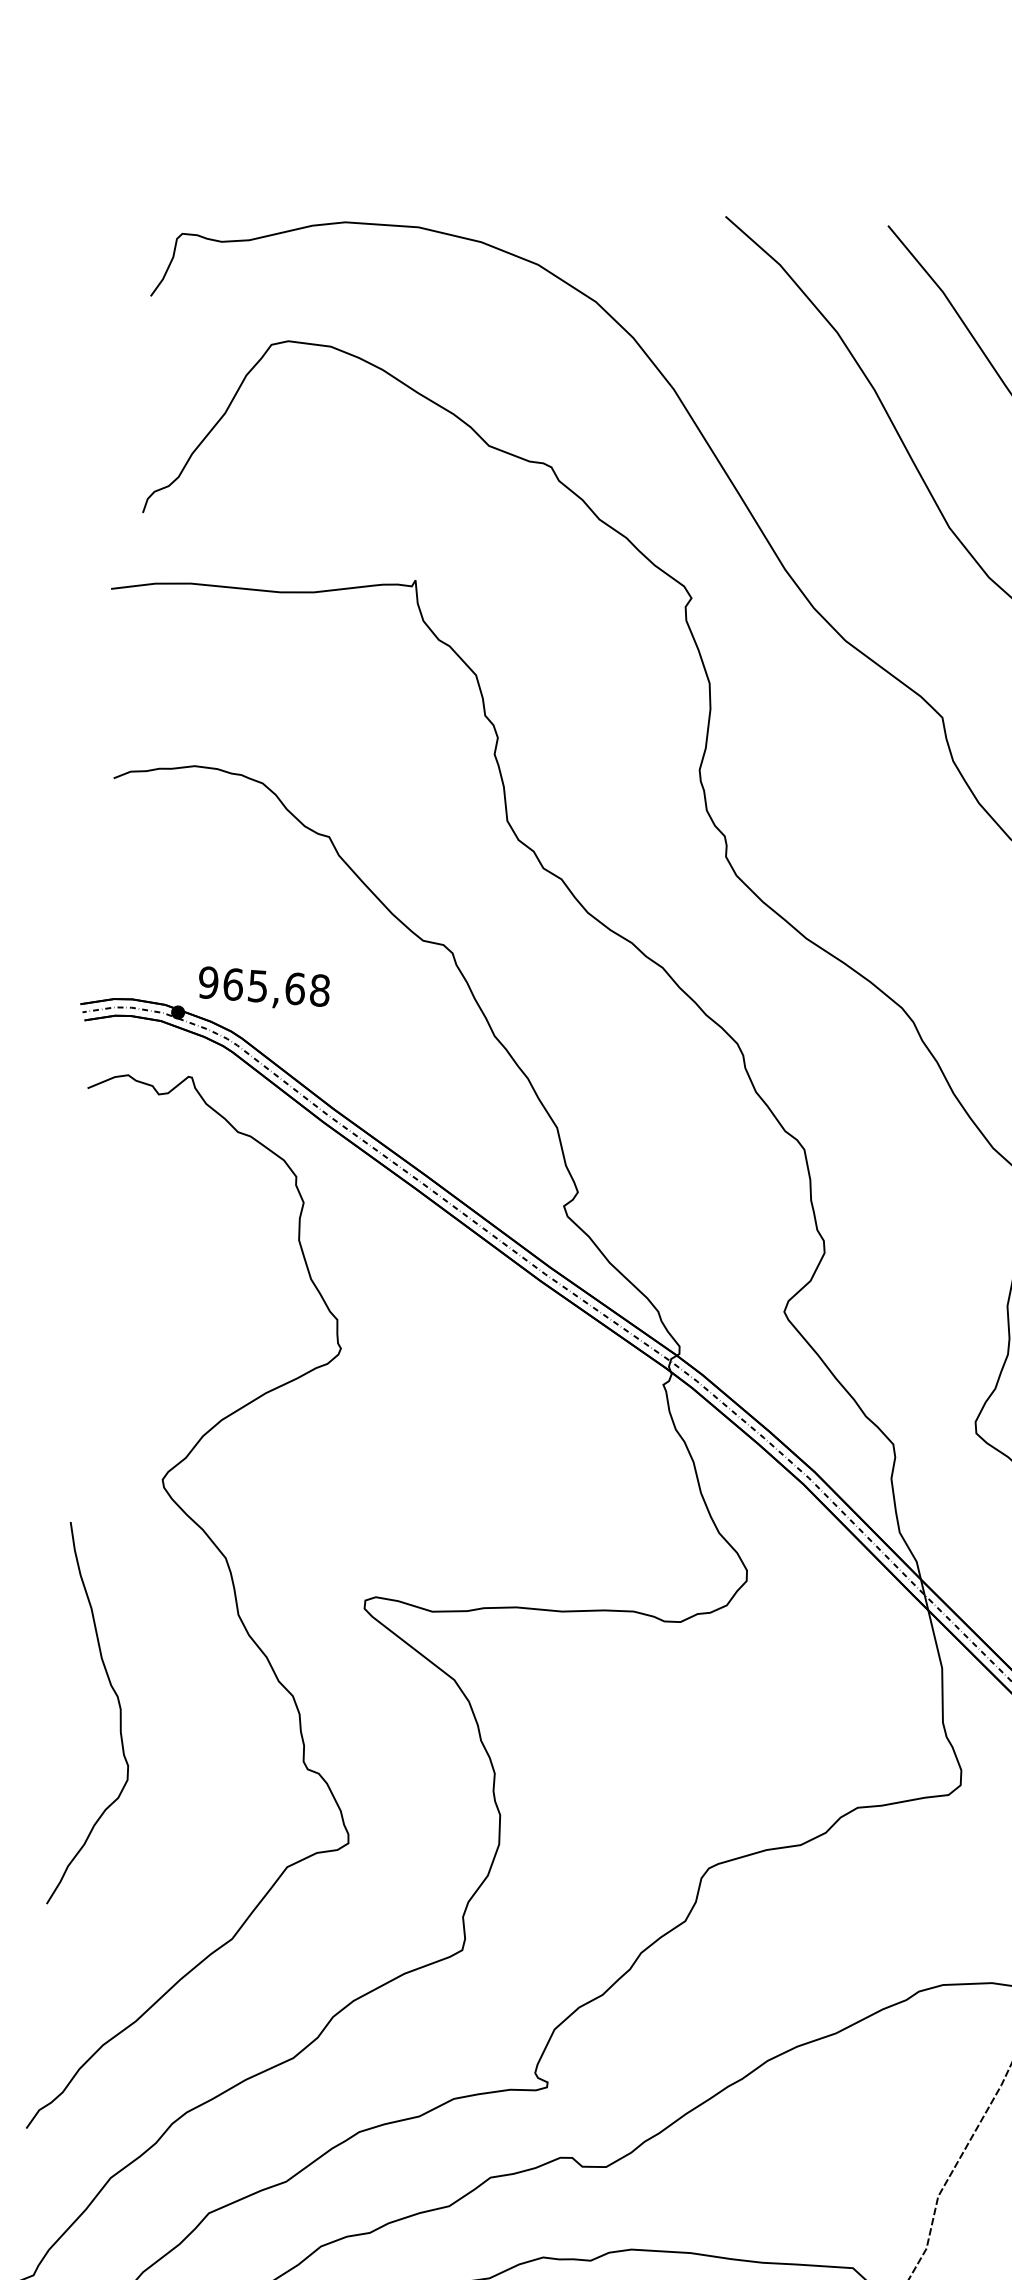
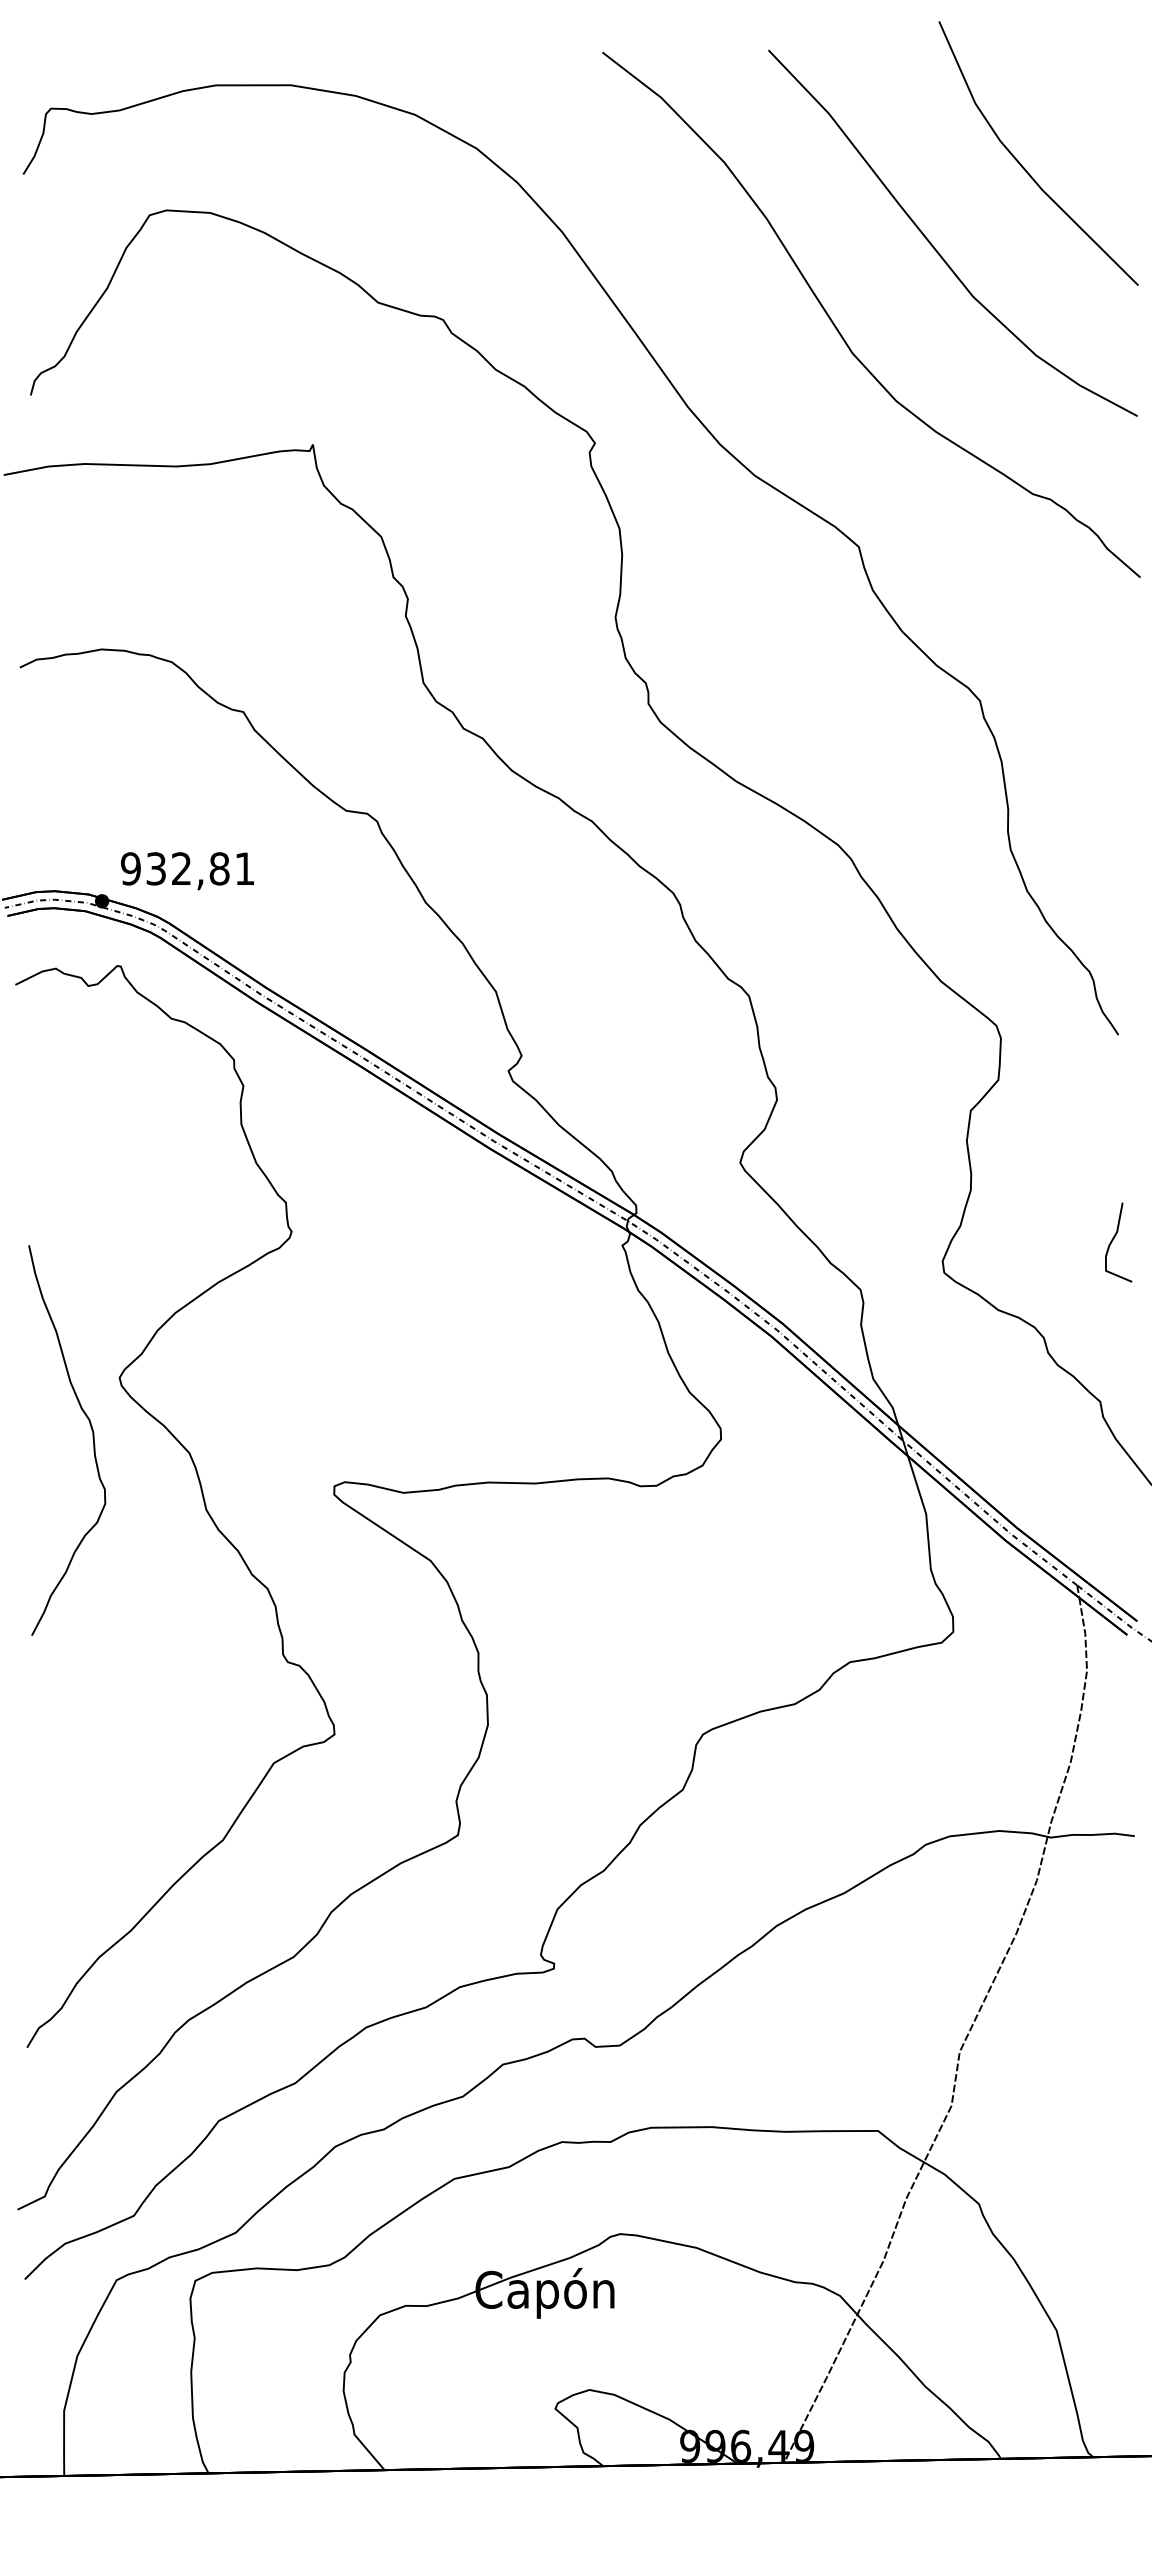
text: (276, 987) -> (200, 868), 965,68 -> 932,81
curve: (119, 1716) -> (92, 1439), moved

